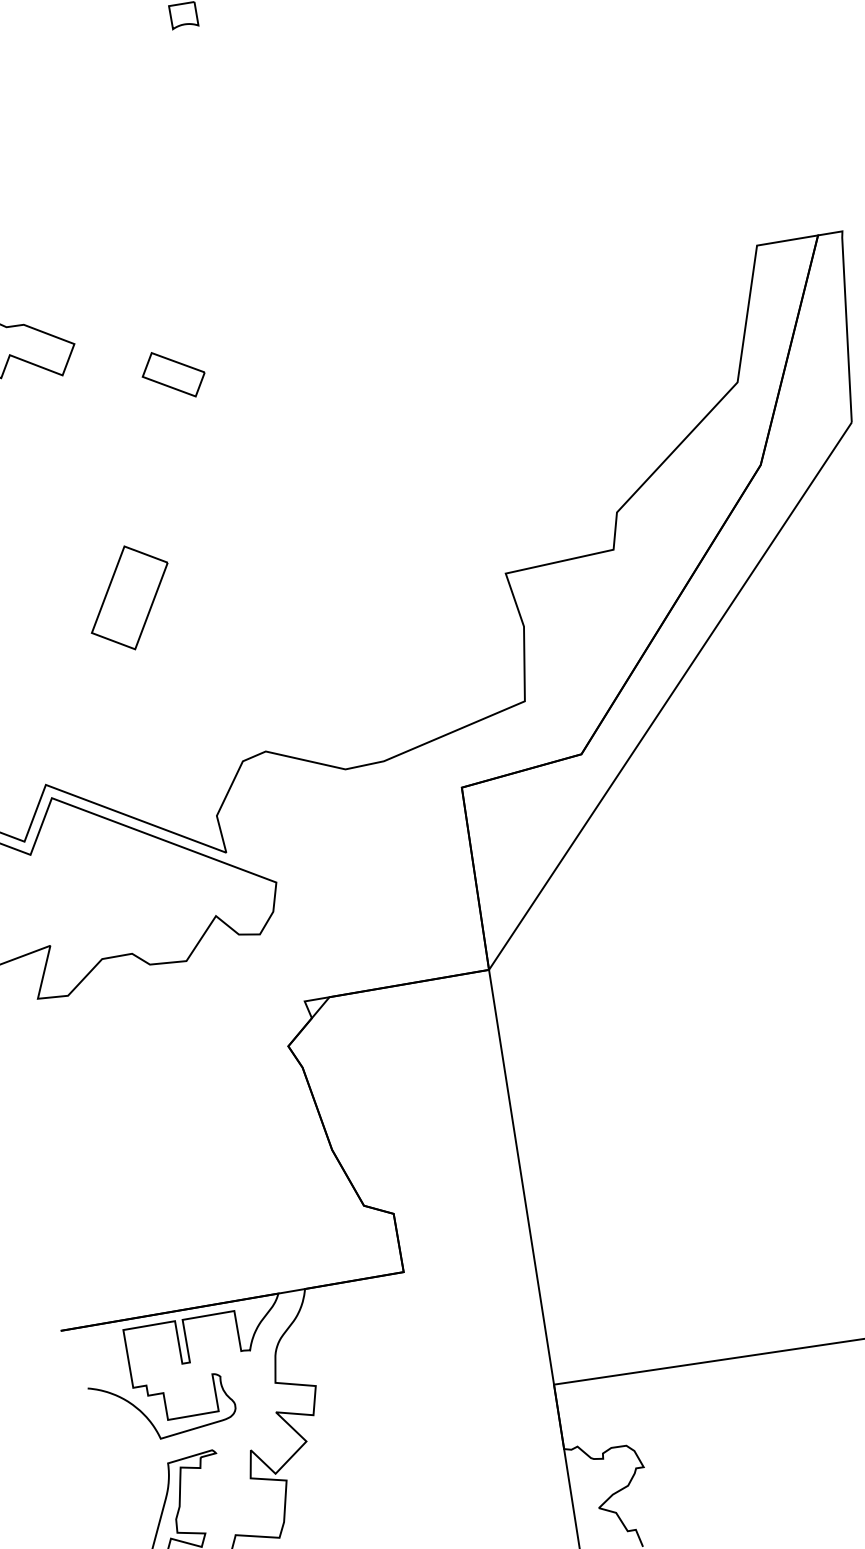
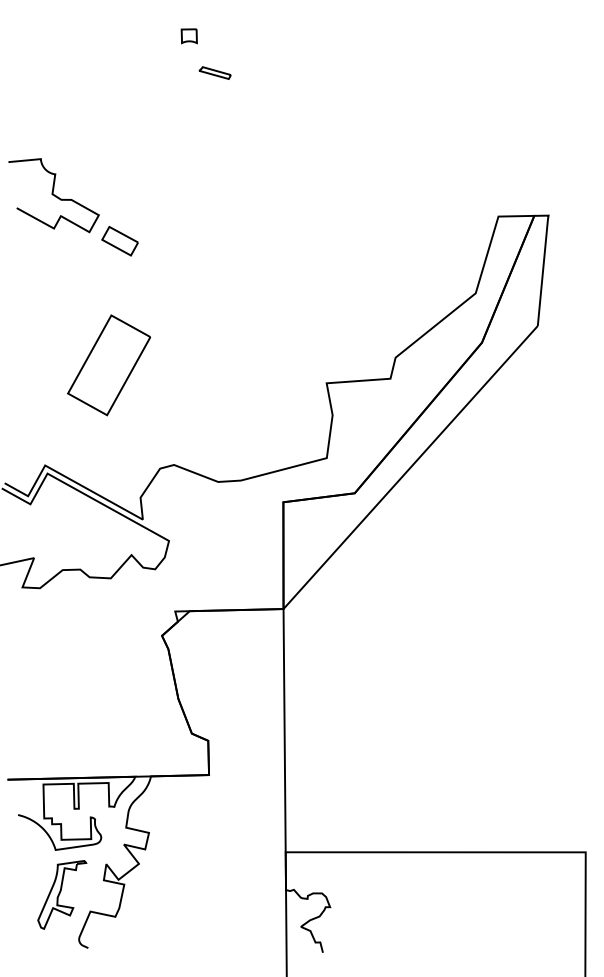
part: (235, 71) -> (214, 72), added
part: (172, 373) -> (119, 240), moved
part: (128, 598) -> (108, 365), size x1.67

